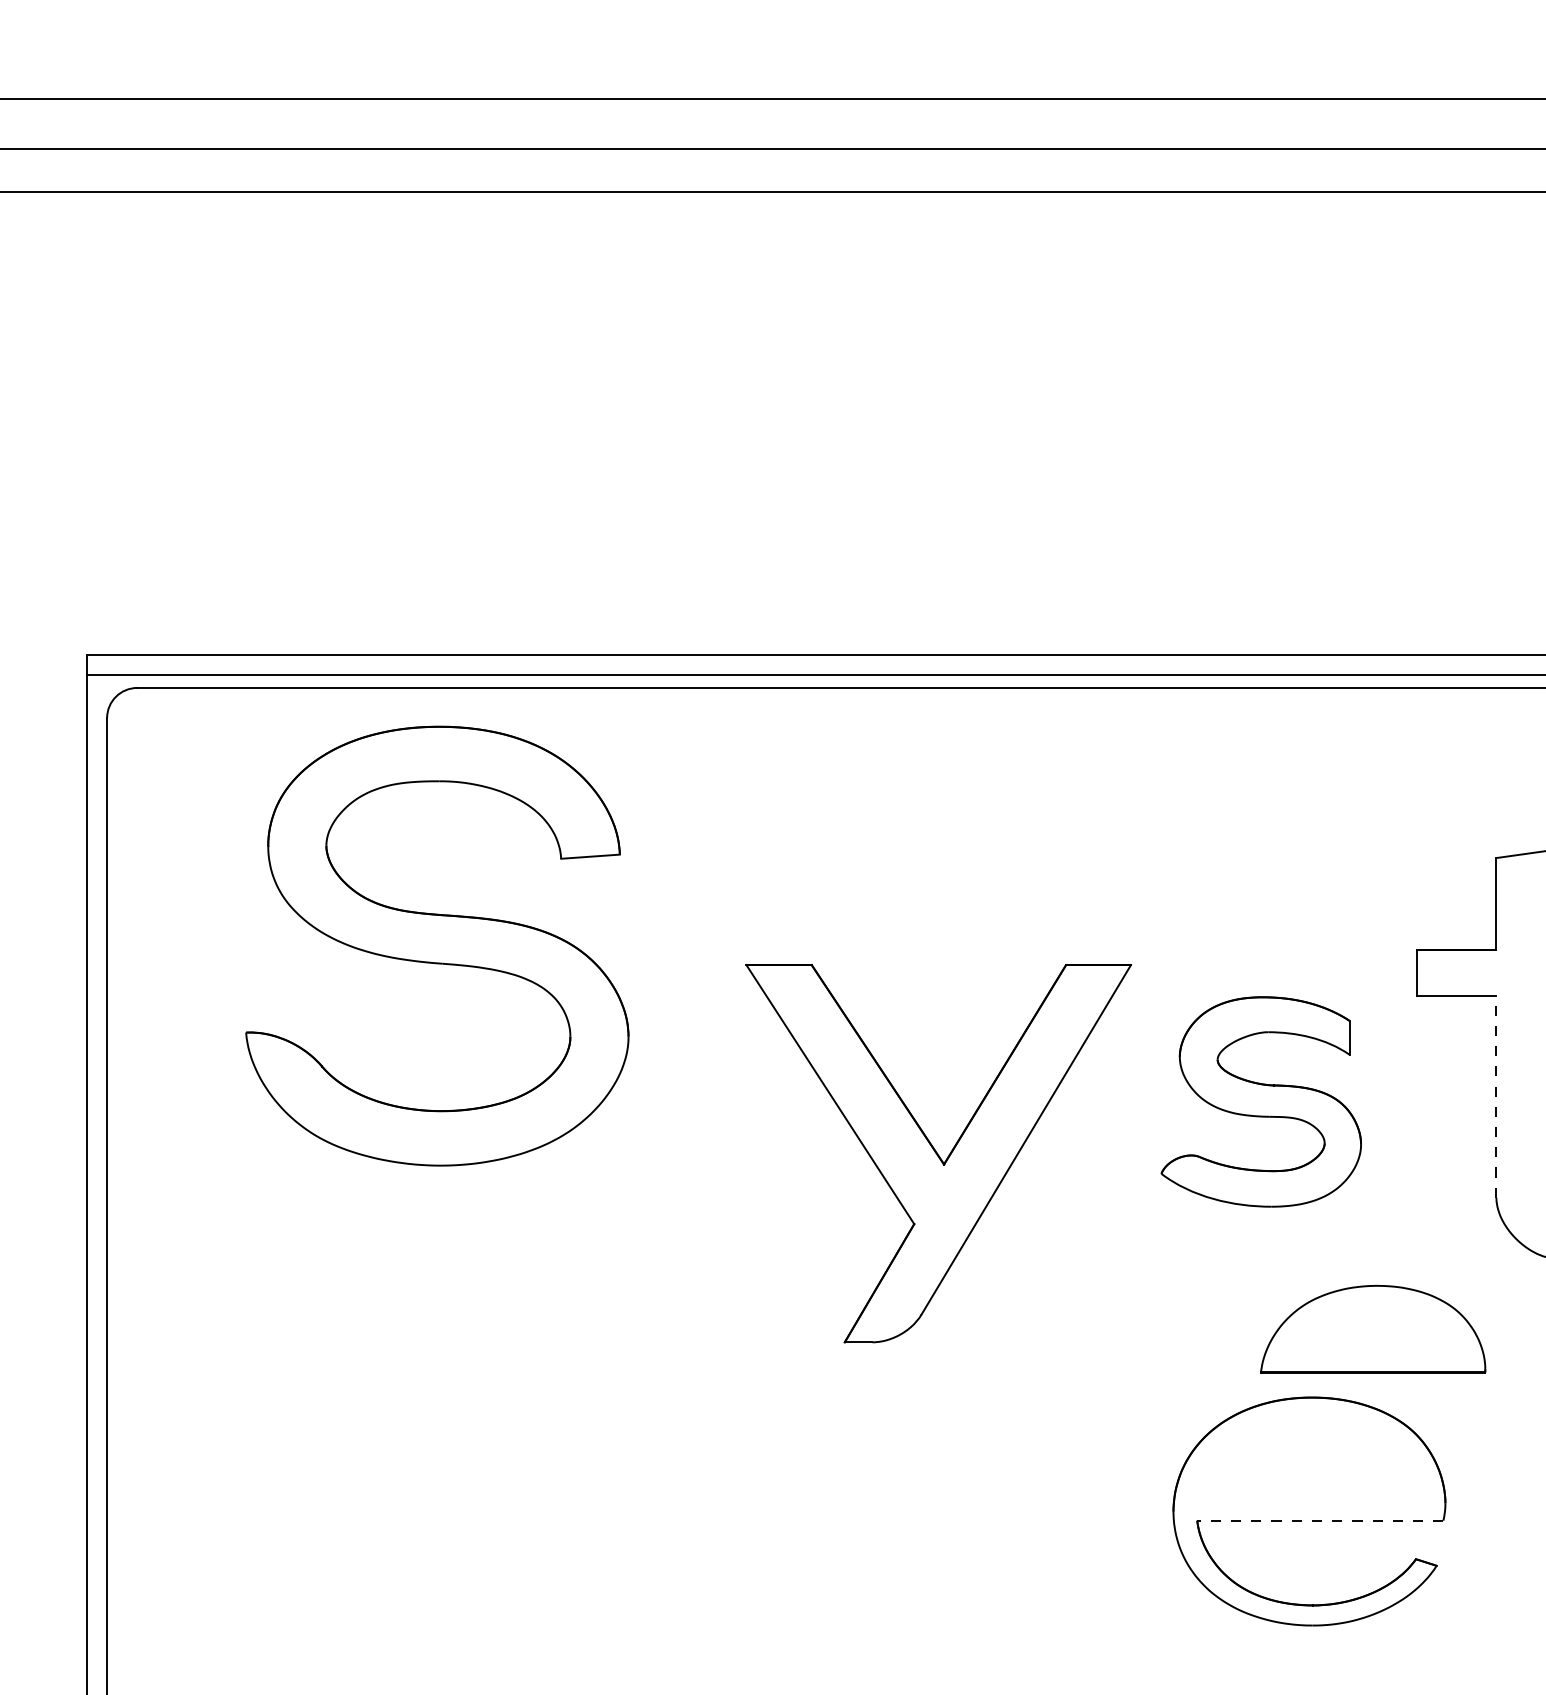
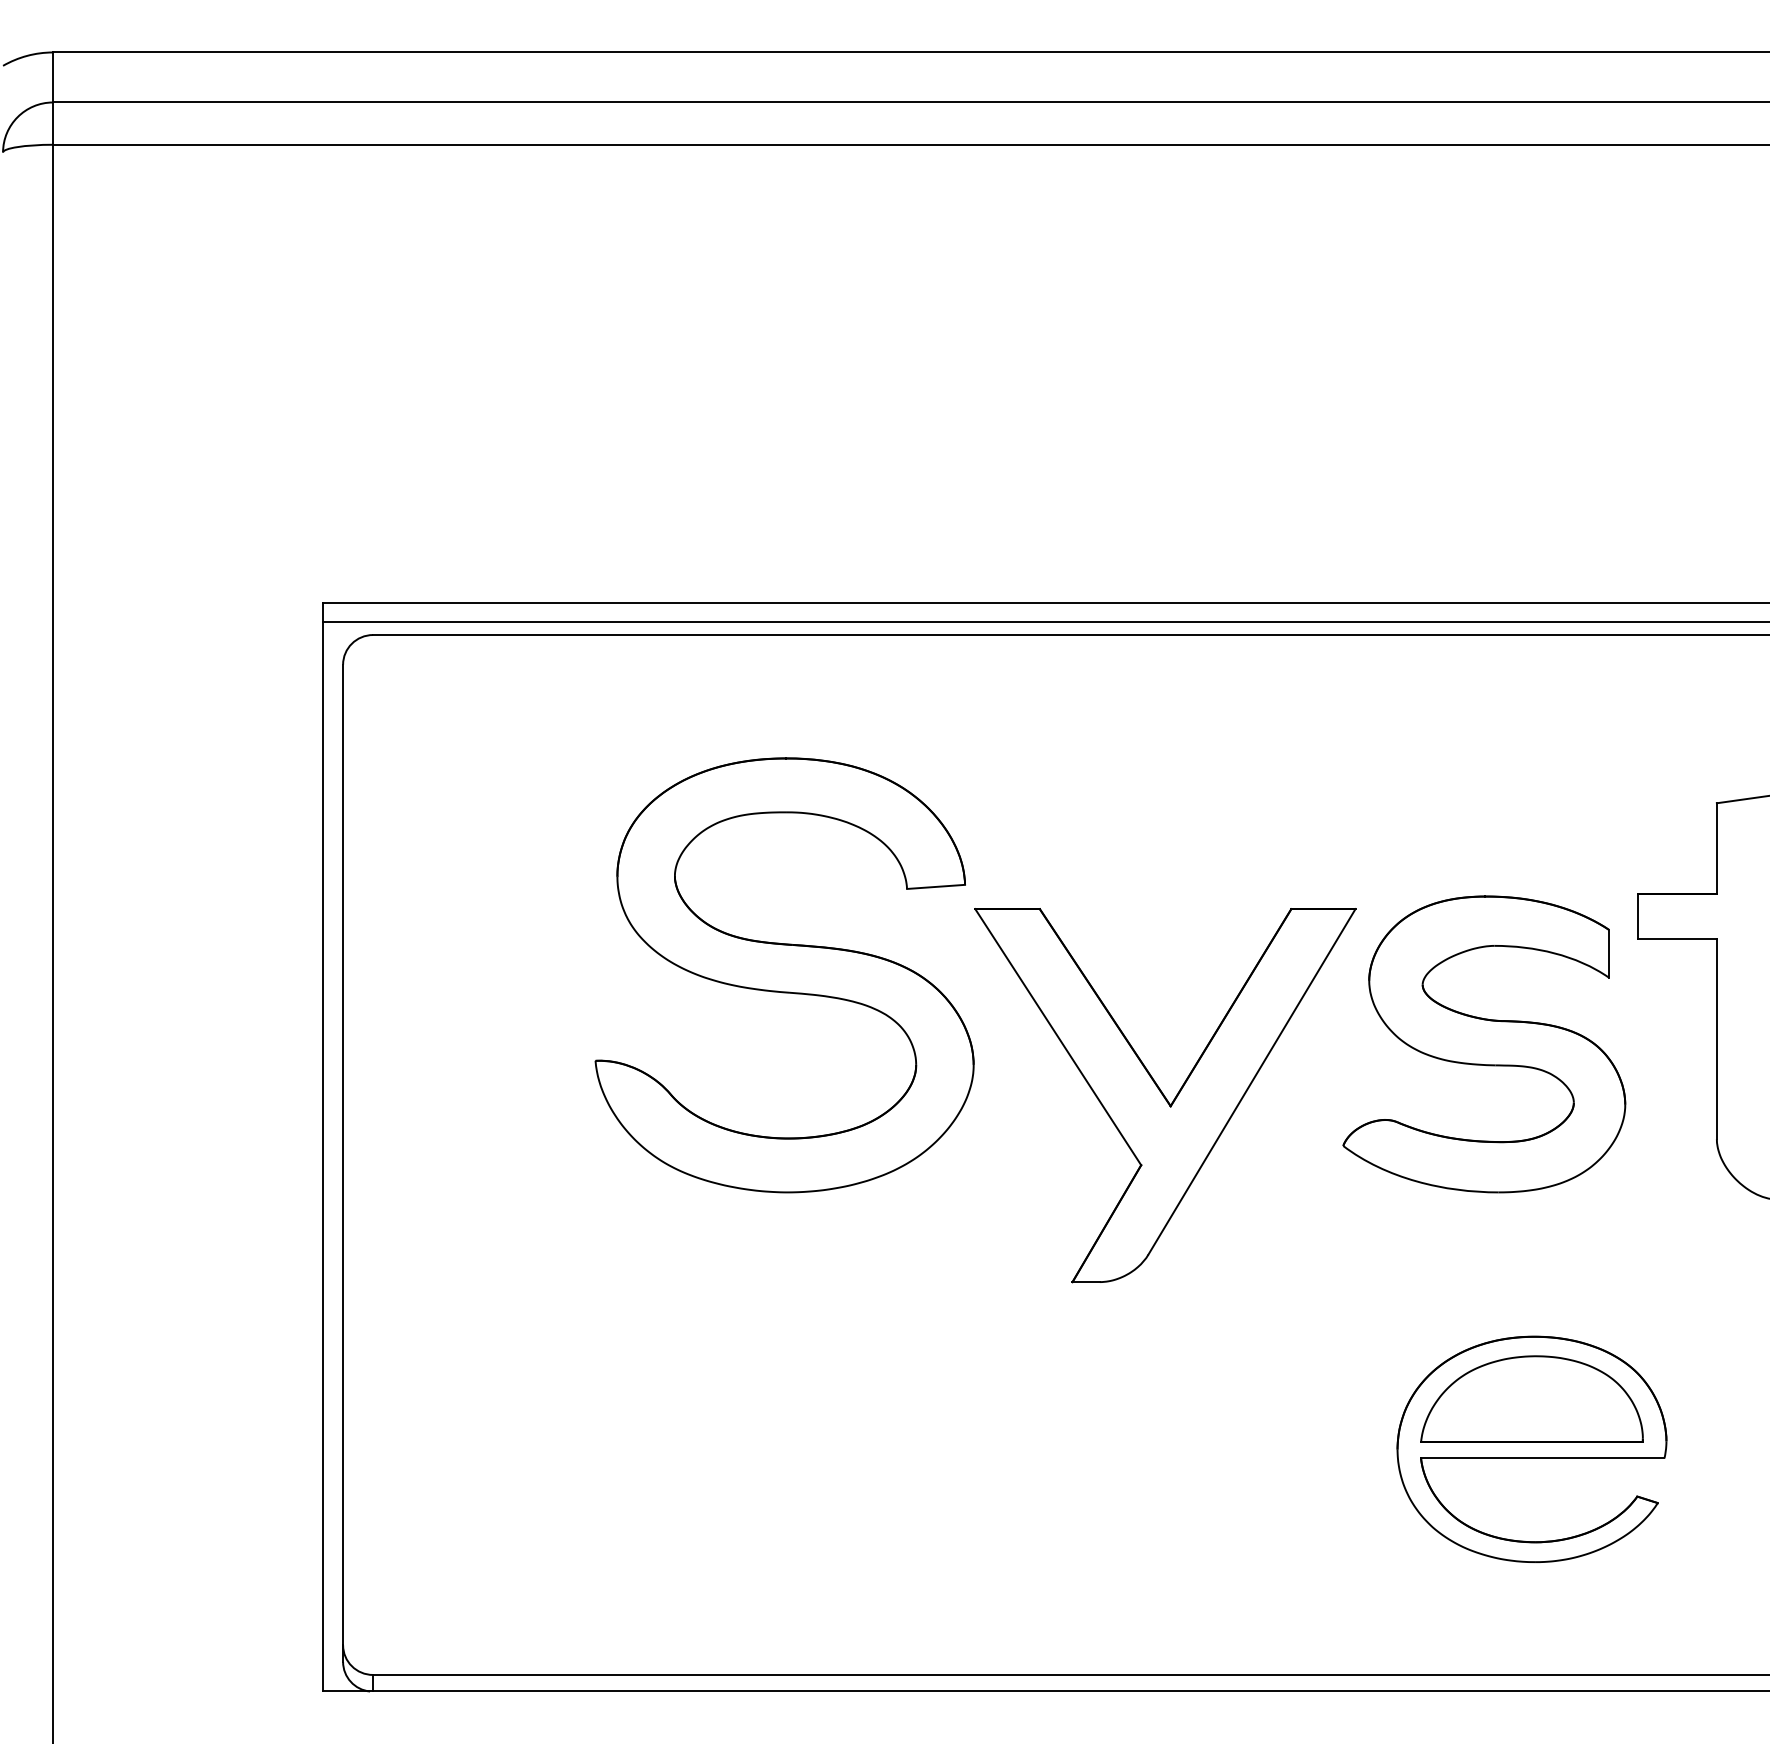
part: (437, 946) -> (784, 975), moved
line: (1496, 1096) -> (1716, 1039), dashed -> solid
part: (1261, 1102) -> (1484, 1044), size x1.43
part: (1372, 1328) -> (1531, 1398), moved
line: (1320, 1520) -> (1542, 1458), dashed -> solid

